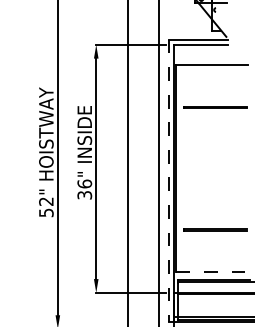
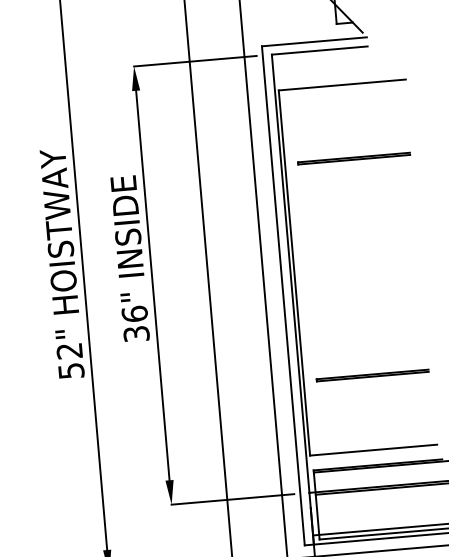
line: (169, 181) -> (284, 296), dashed -> solid
line: (212, 271) -> (373, 449), dashed -> solid

